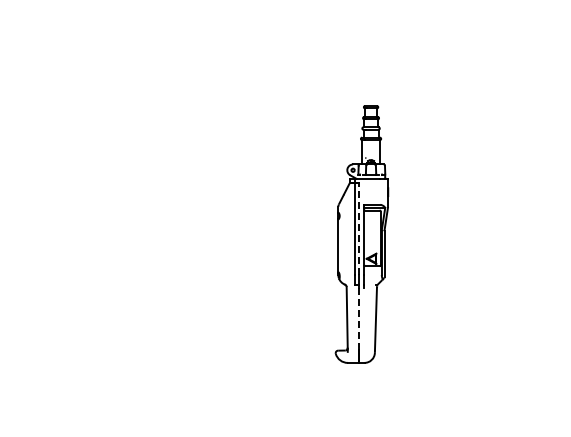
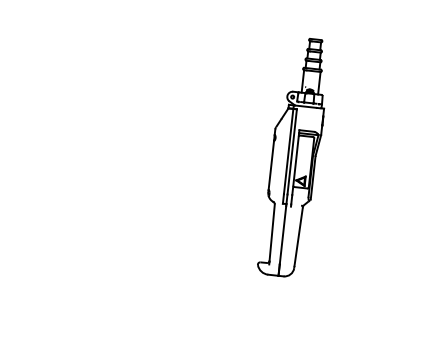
line: (359, 228) -> (292, 151), dashed -> solid
line: (359, 318) -> (283, 234), dashed -> solid

